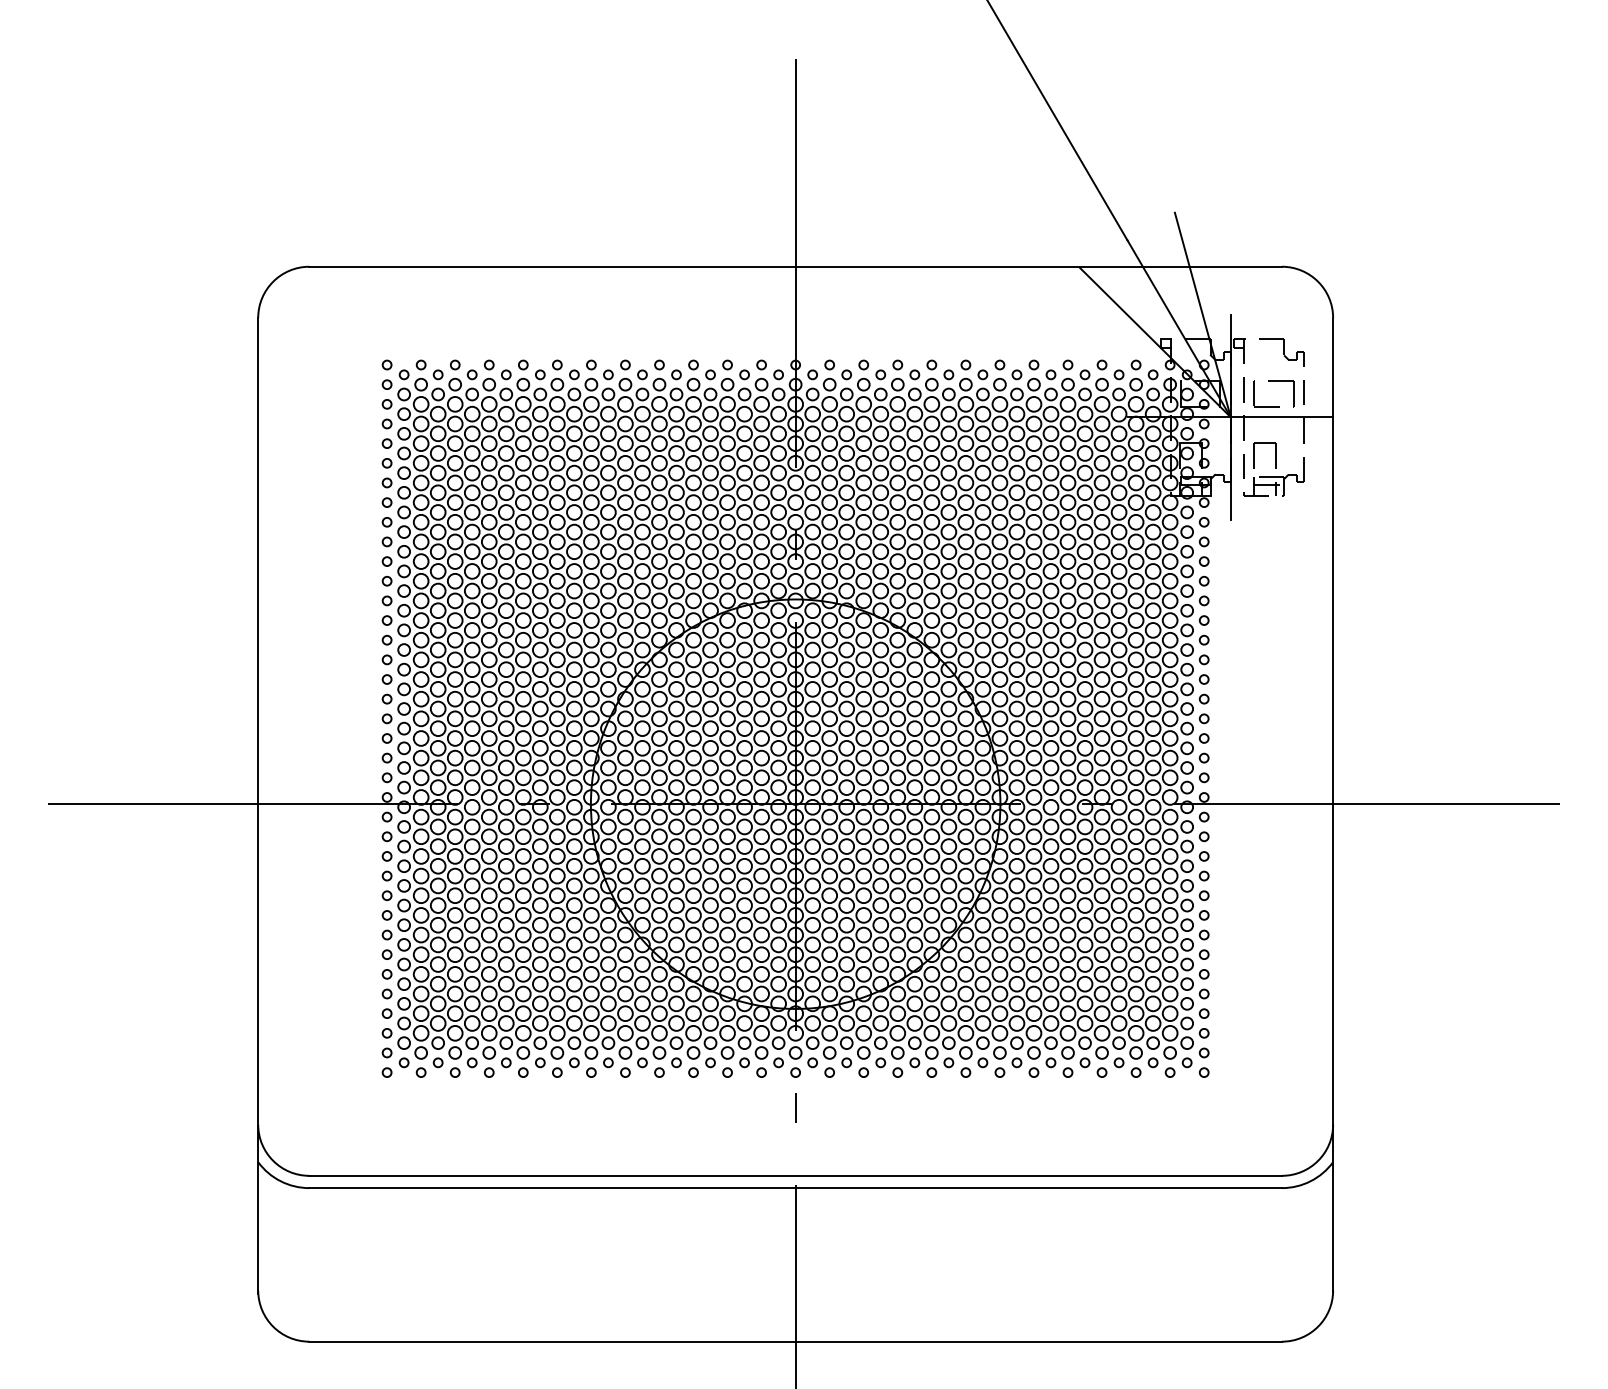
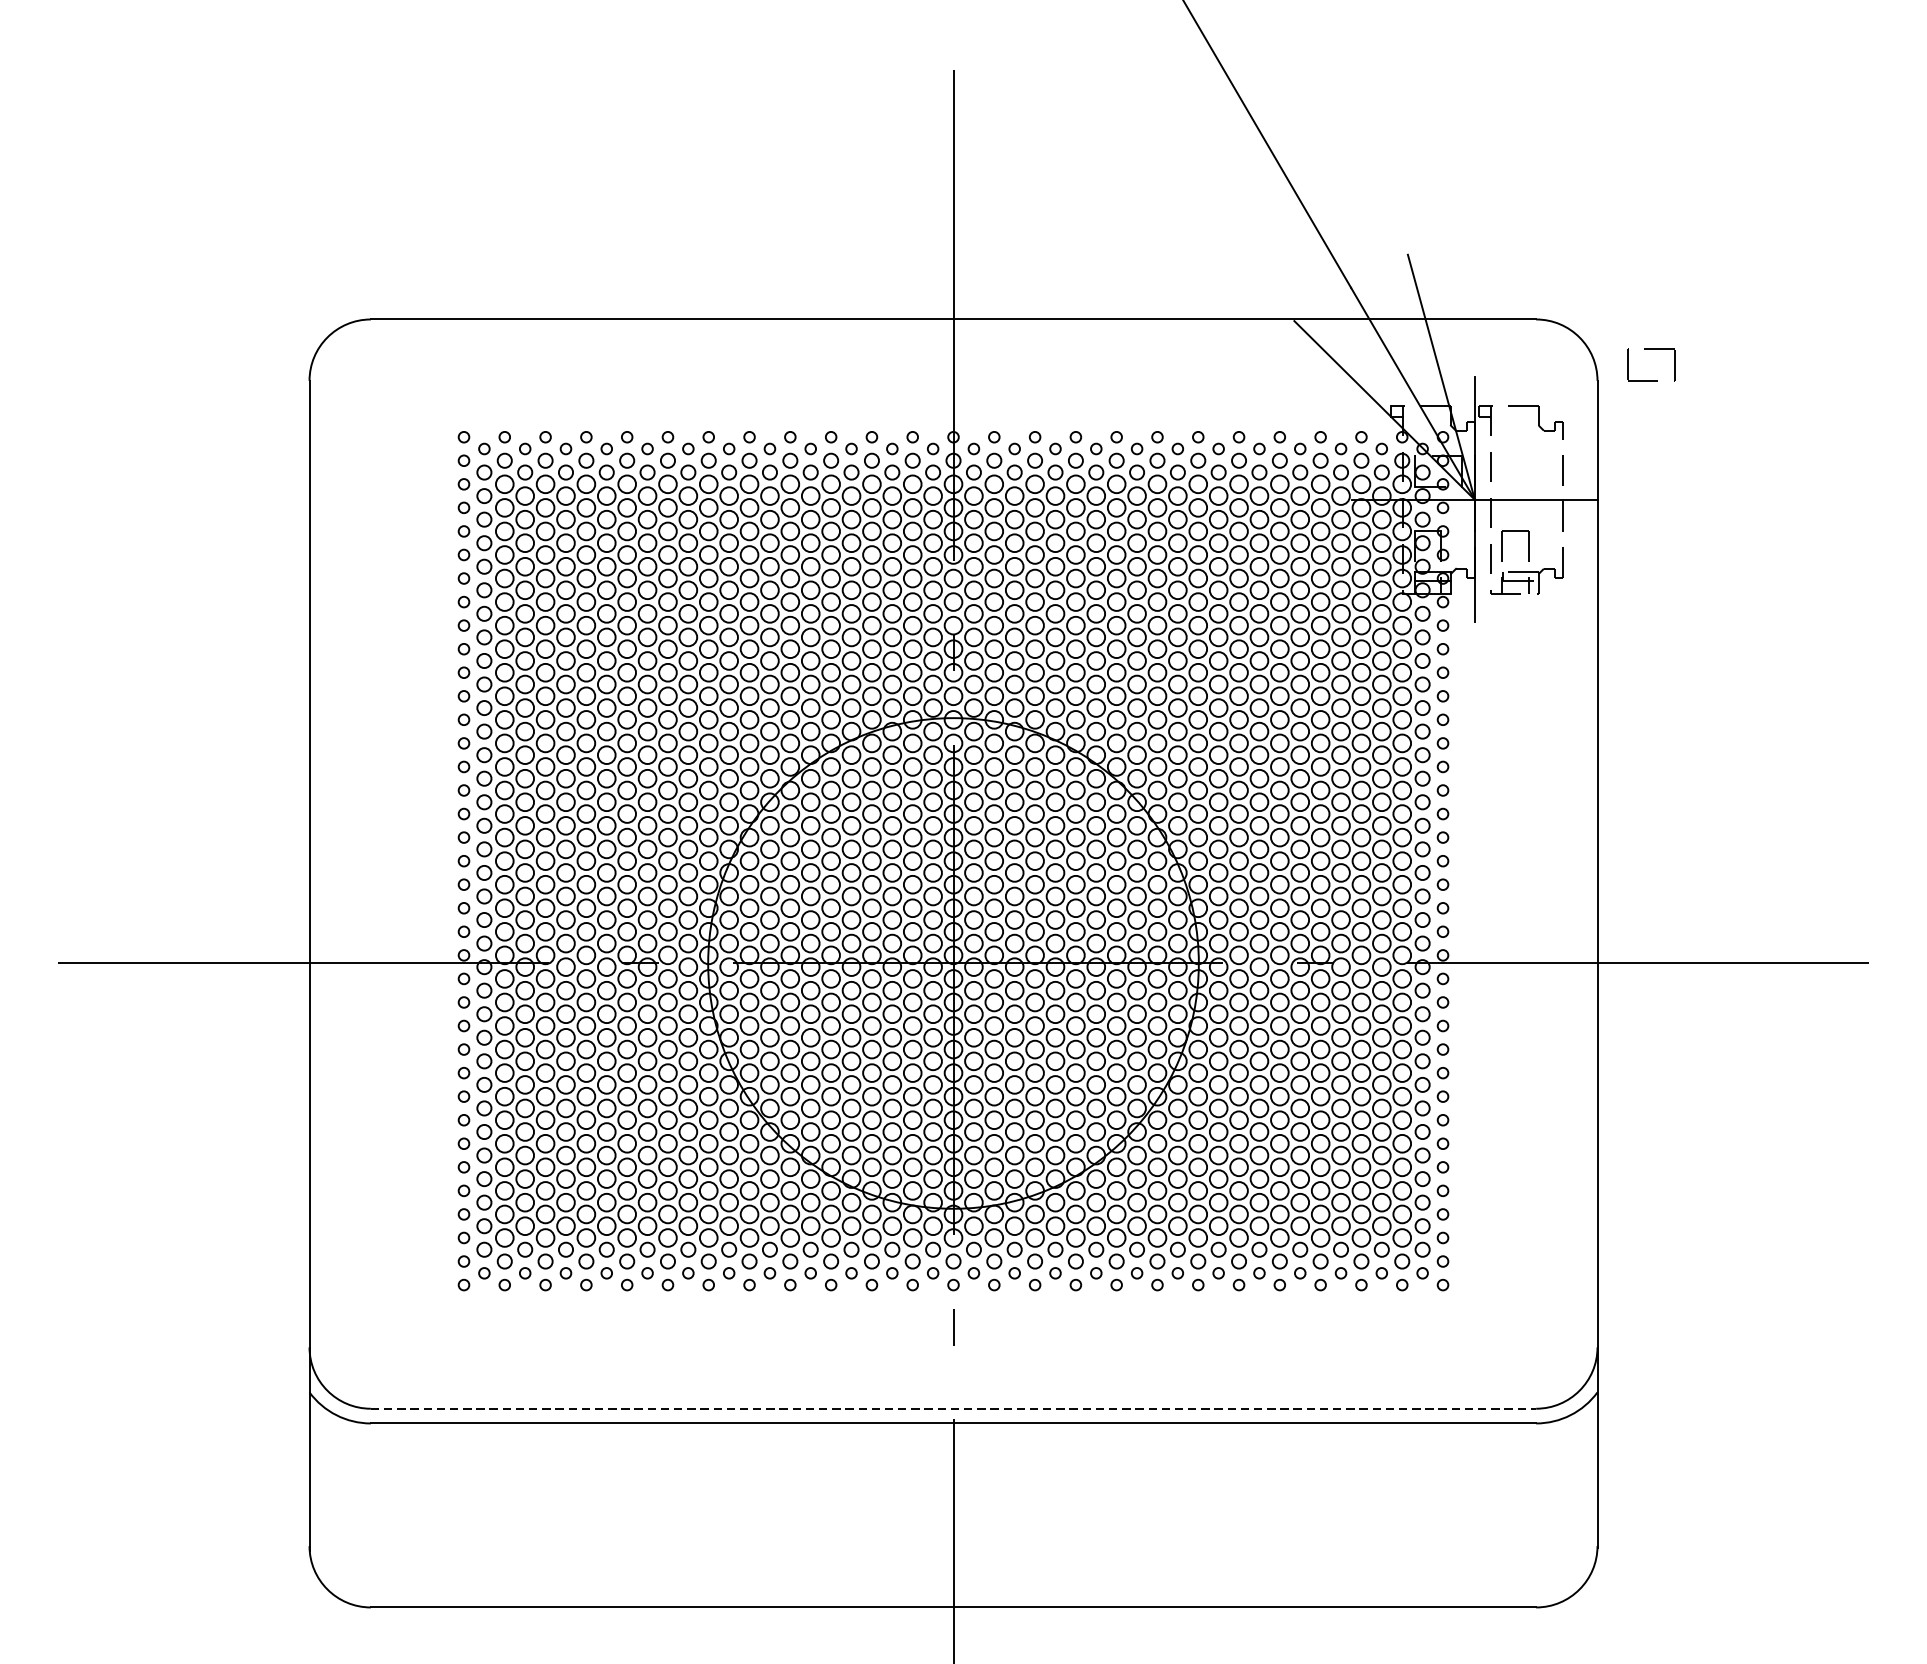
part: (1273, 381) -> (1650, 350), moved
line: (796, 1175) -> (954, 1408), solid -> dashed

